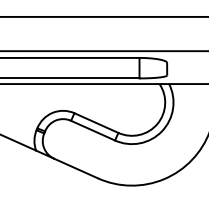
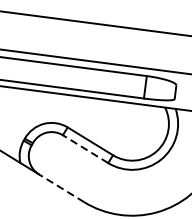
line: (92, 130) -> (84, 148), solid -> dashed
line: (75, 168) -> (60, 188), solid -> dashed

